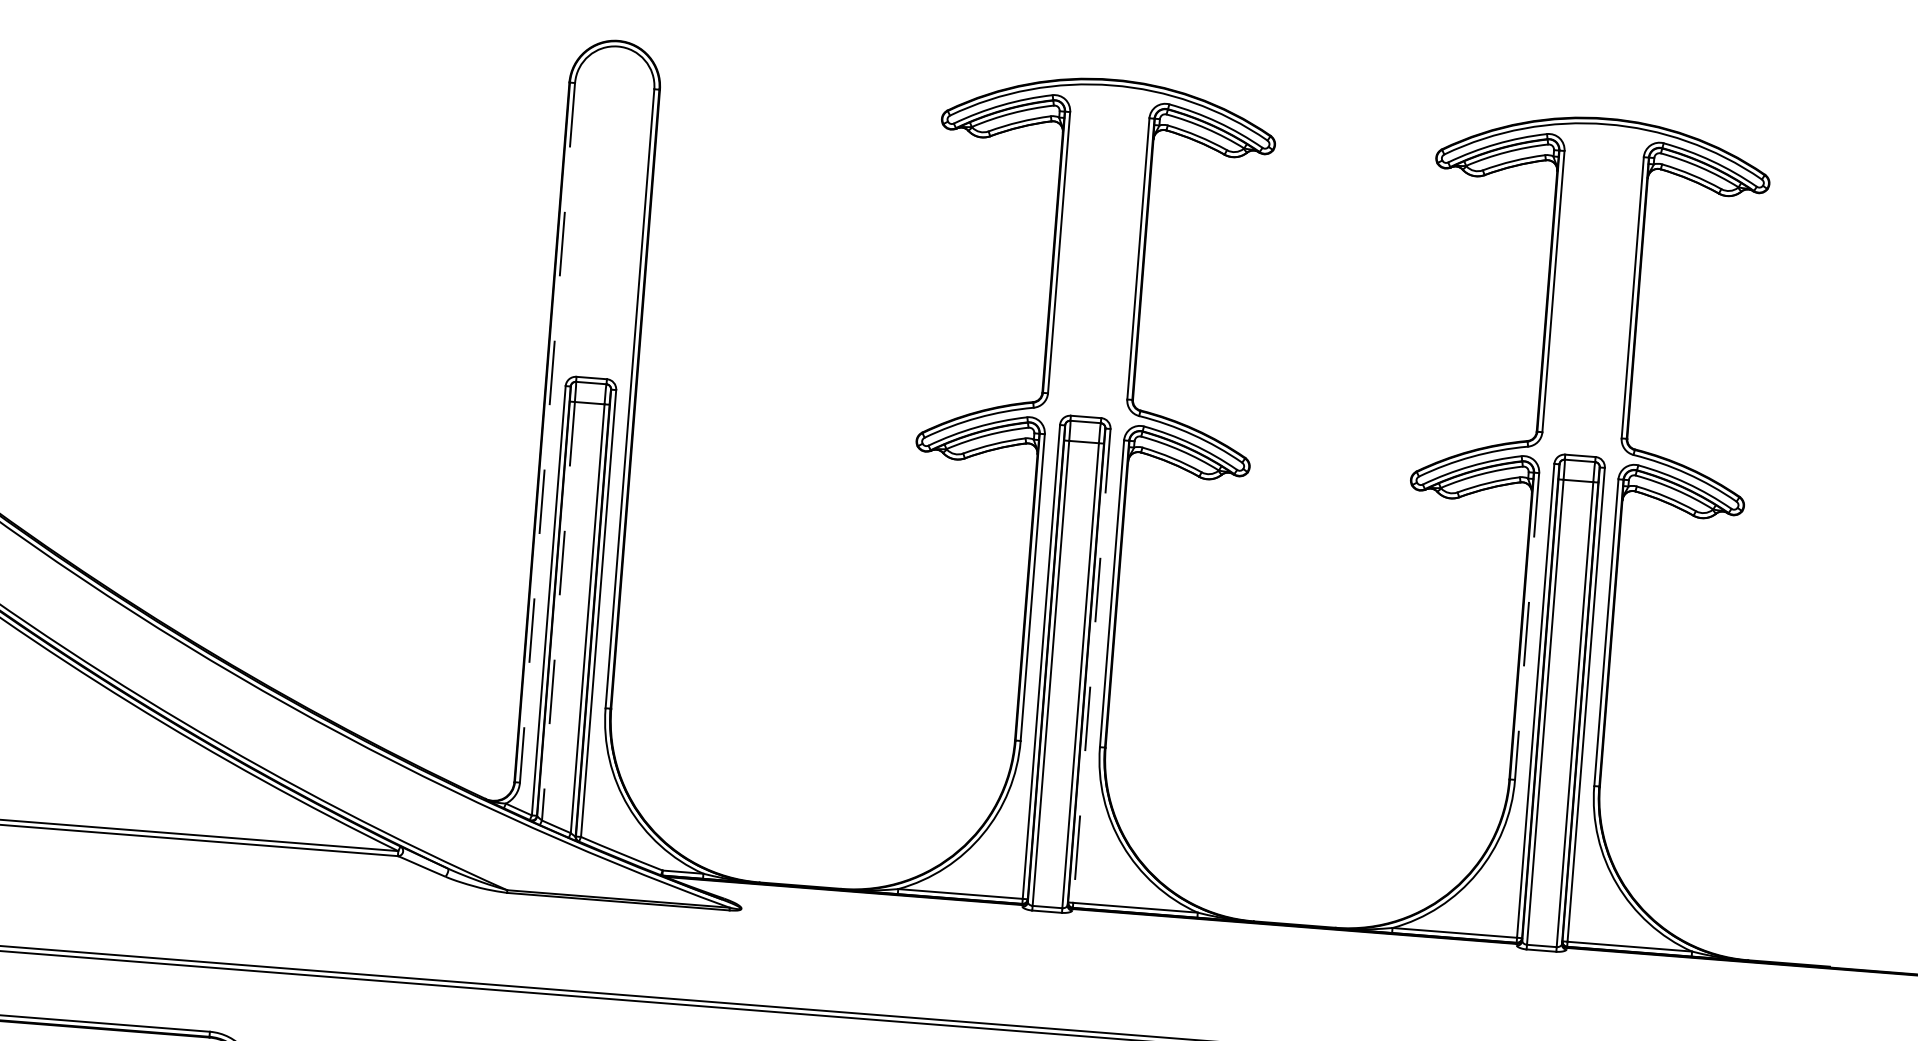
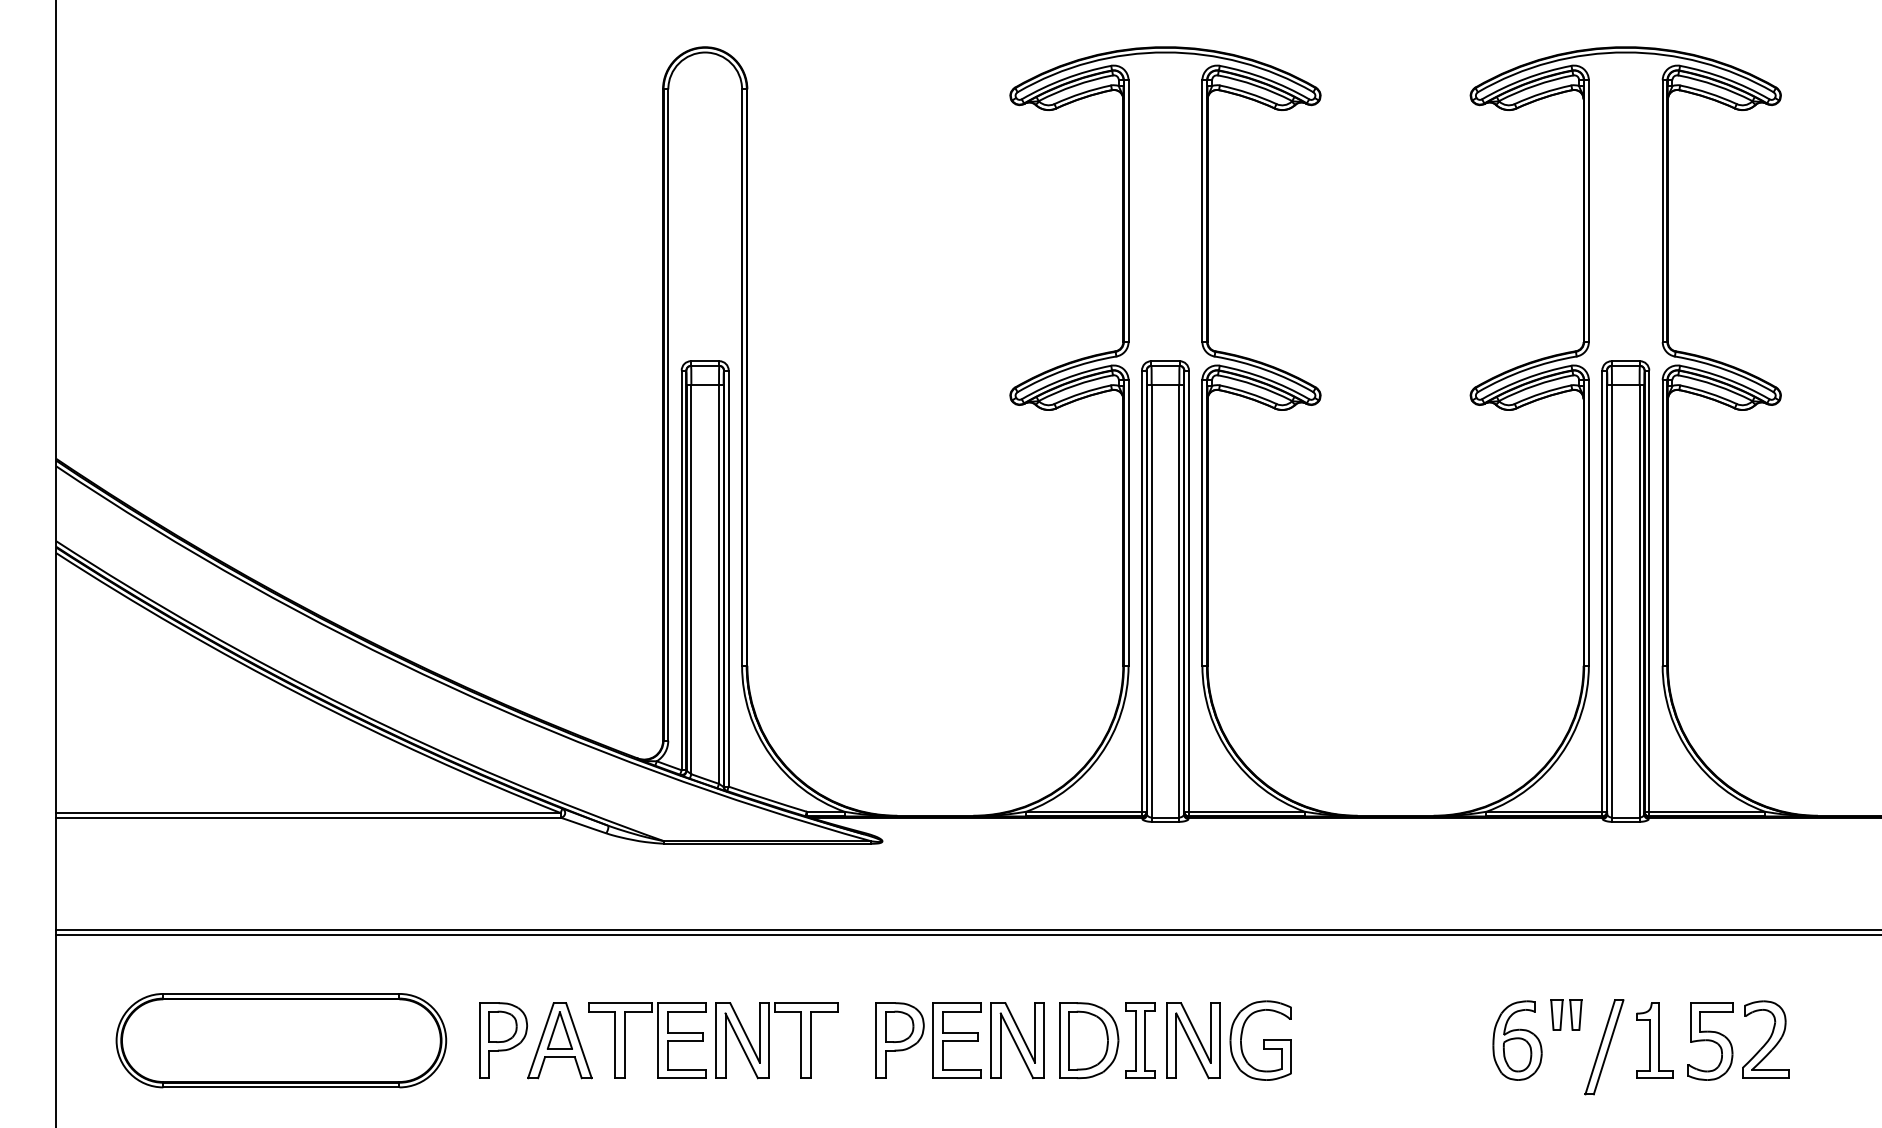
line: (547, 433) -> (668, 415), dashed -> solid
line: (558, 611) -> (691, 579), dashed -> solid
line: (1526, 625) -> (1588, 522), dashed -> solid
line: (1092, 666) -> (1189, 591), dashed -> solid

